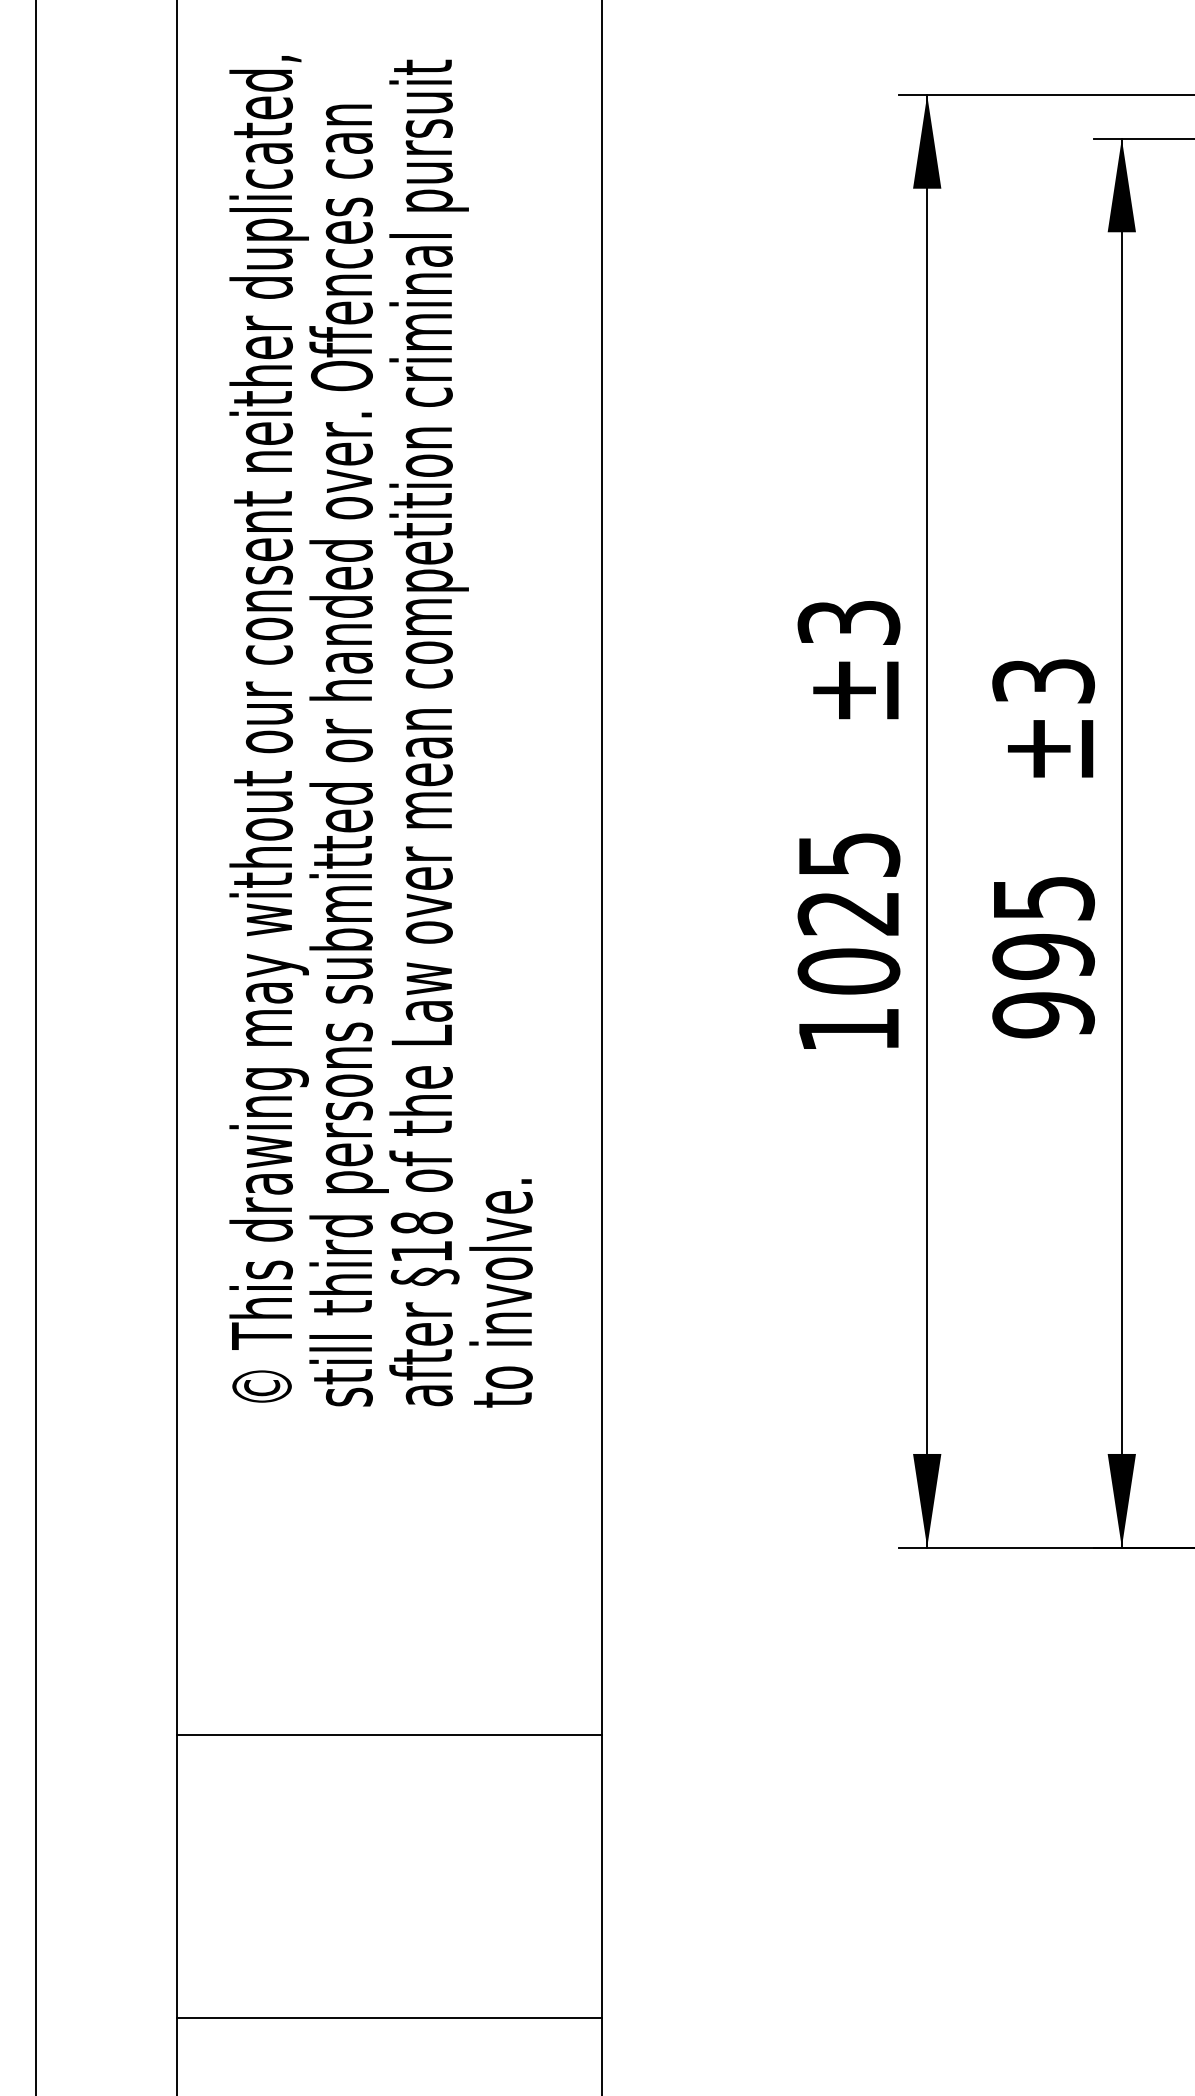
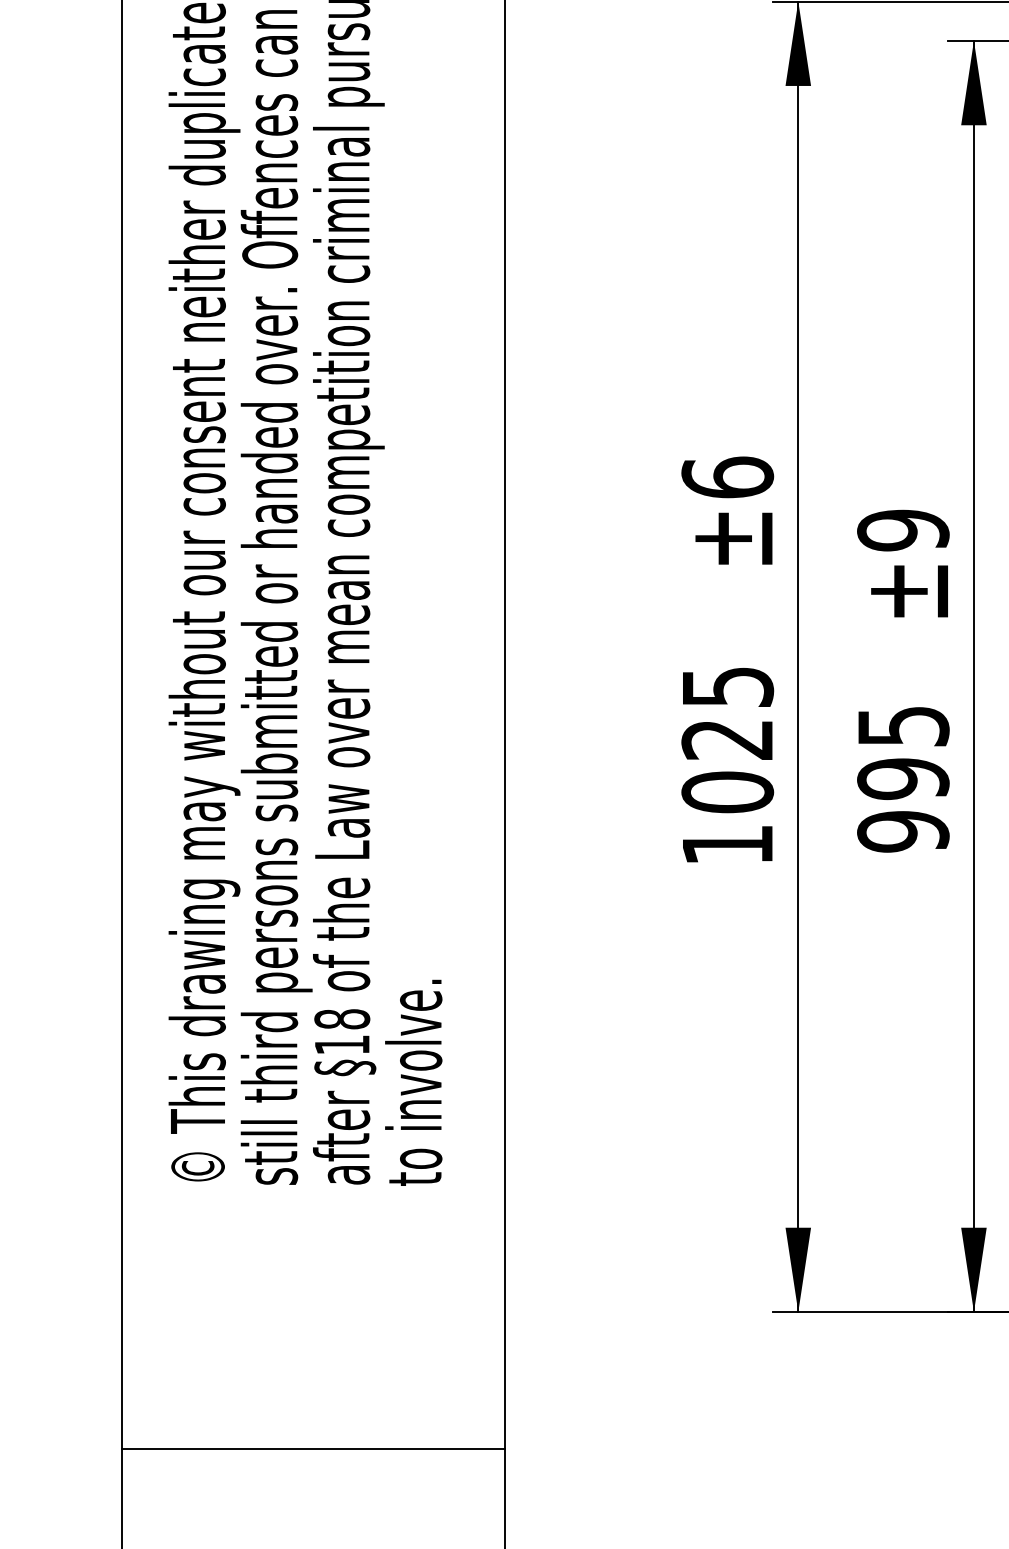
text: (848, 622) -> (727, 477), ±3 -> ±6
text: (1043, 681) -> (903, 530), ±3 -> ±9
line: (389, 1734) -> (313, 1448), moved

